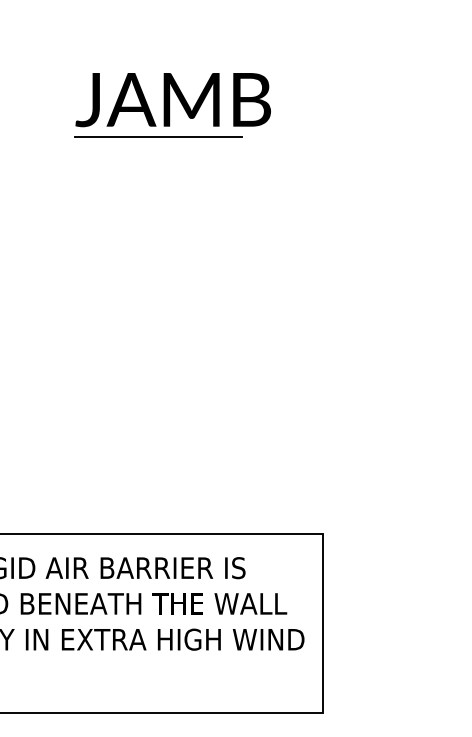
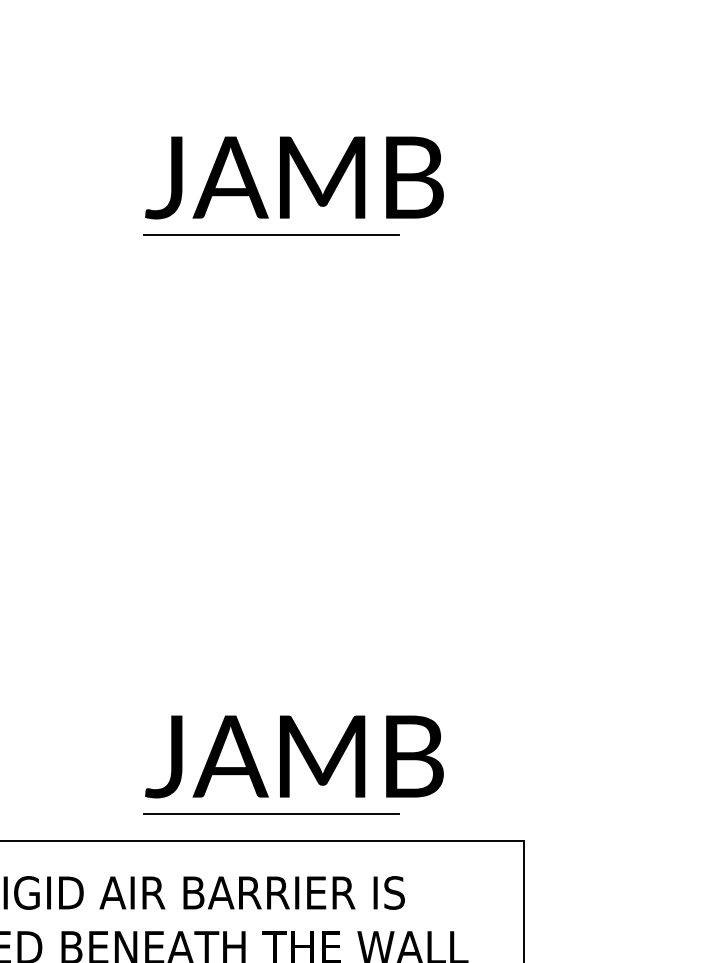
part: (172, 484) -> (293, 765), added

